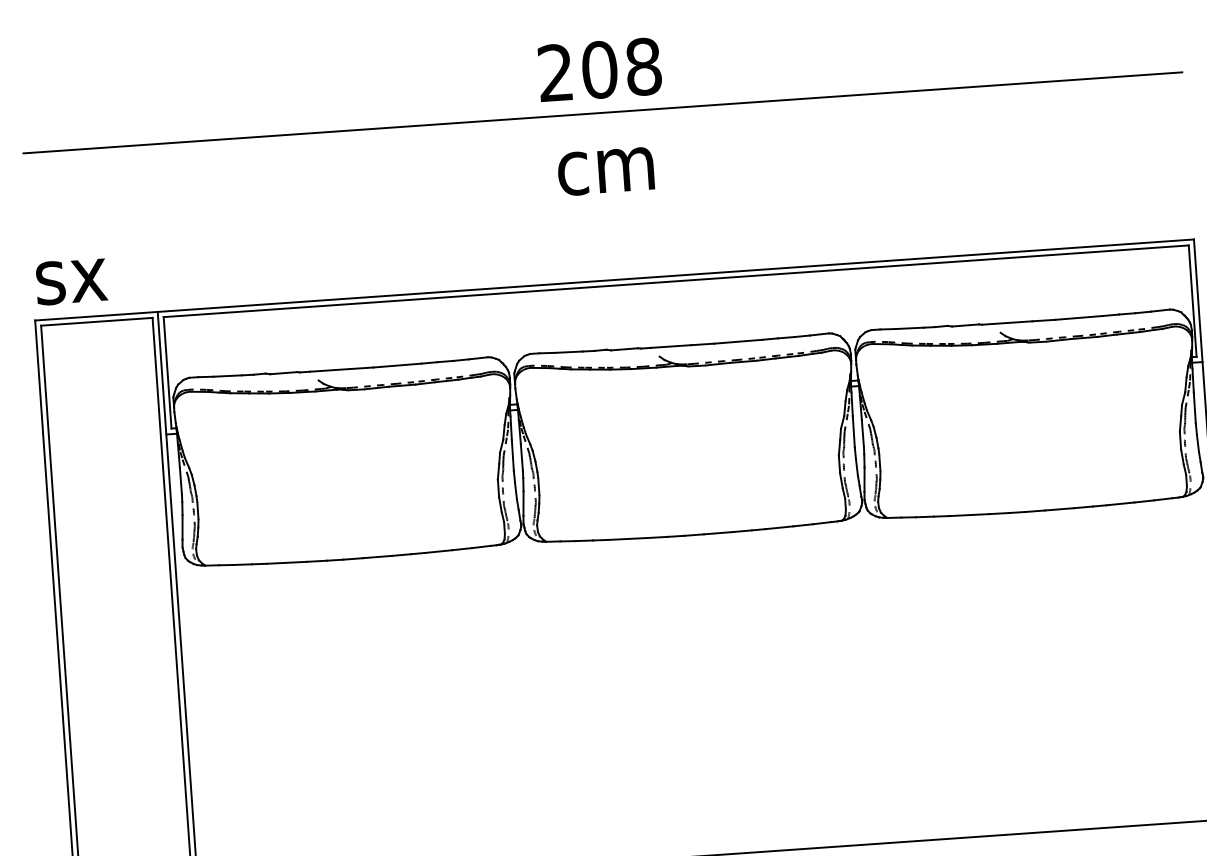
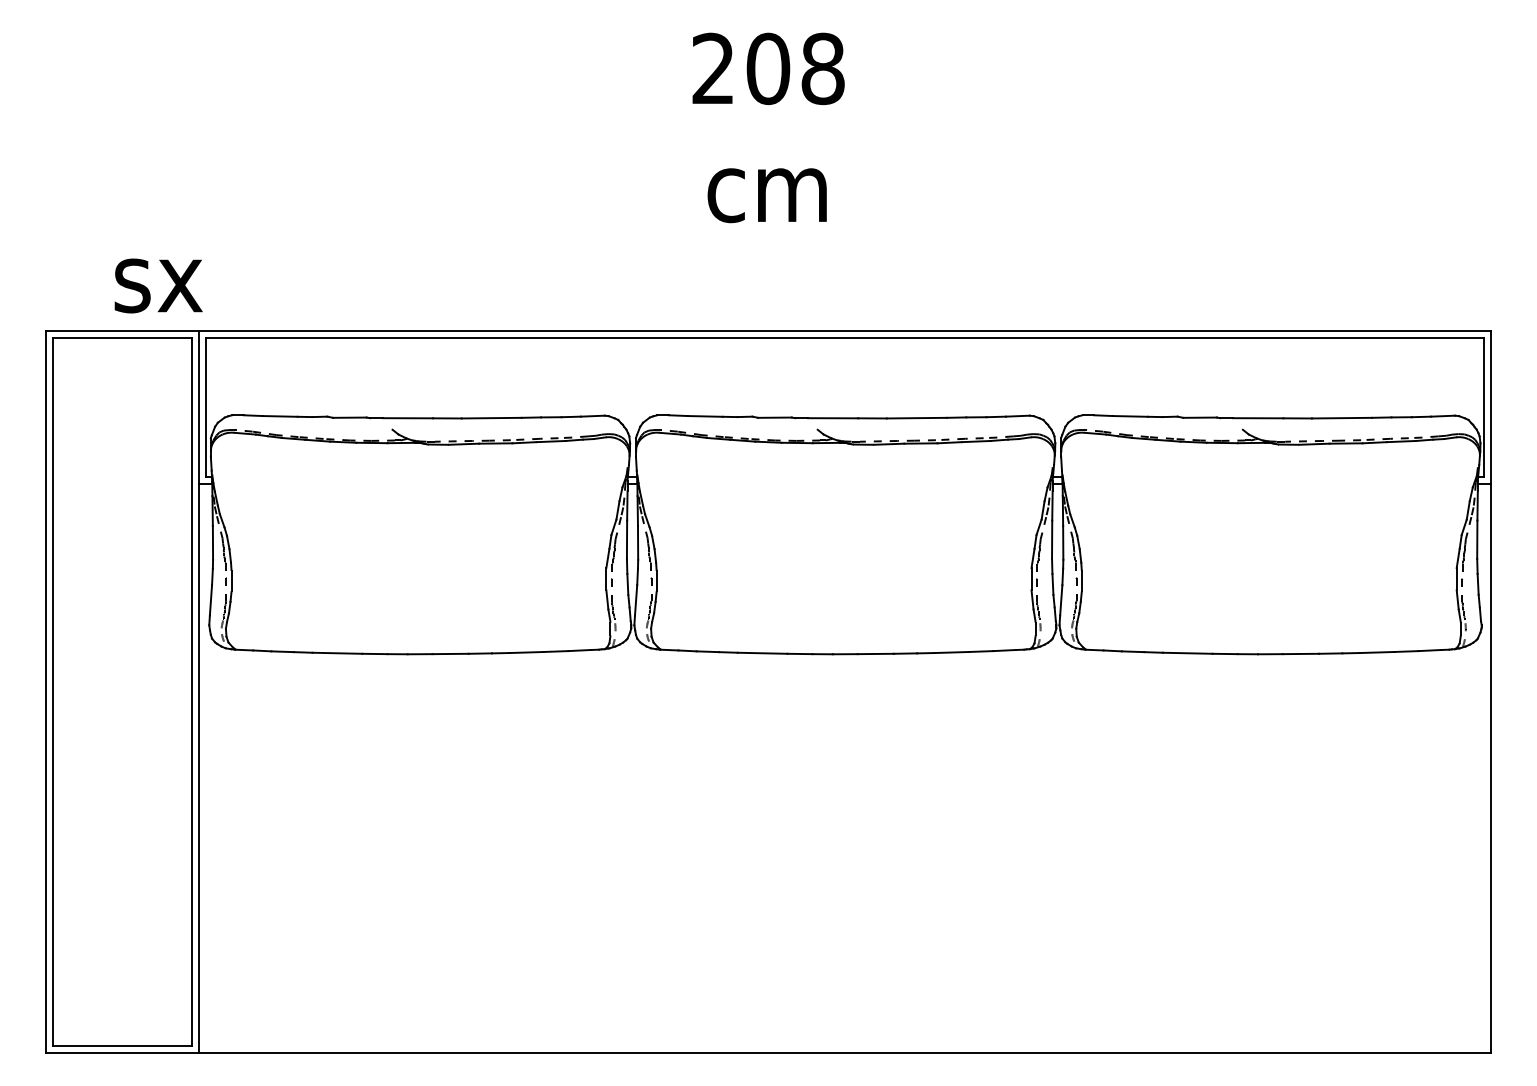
line: (602, 112) -> (768, 122), removed
text: (71, 281) -> (158, 285), moved

